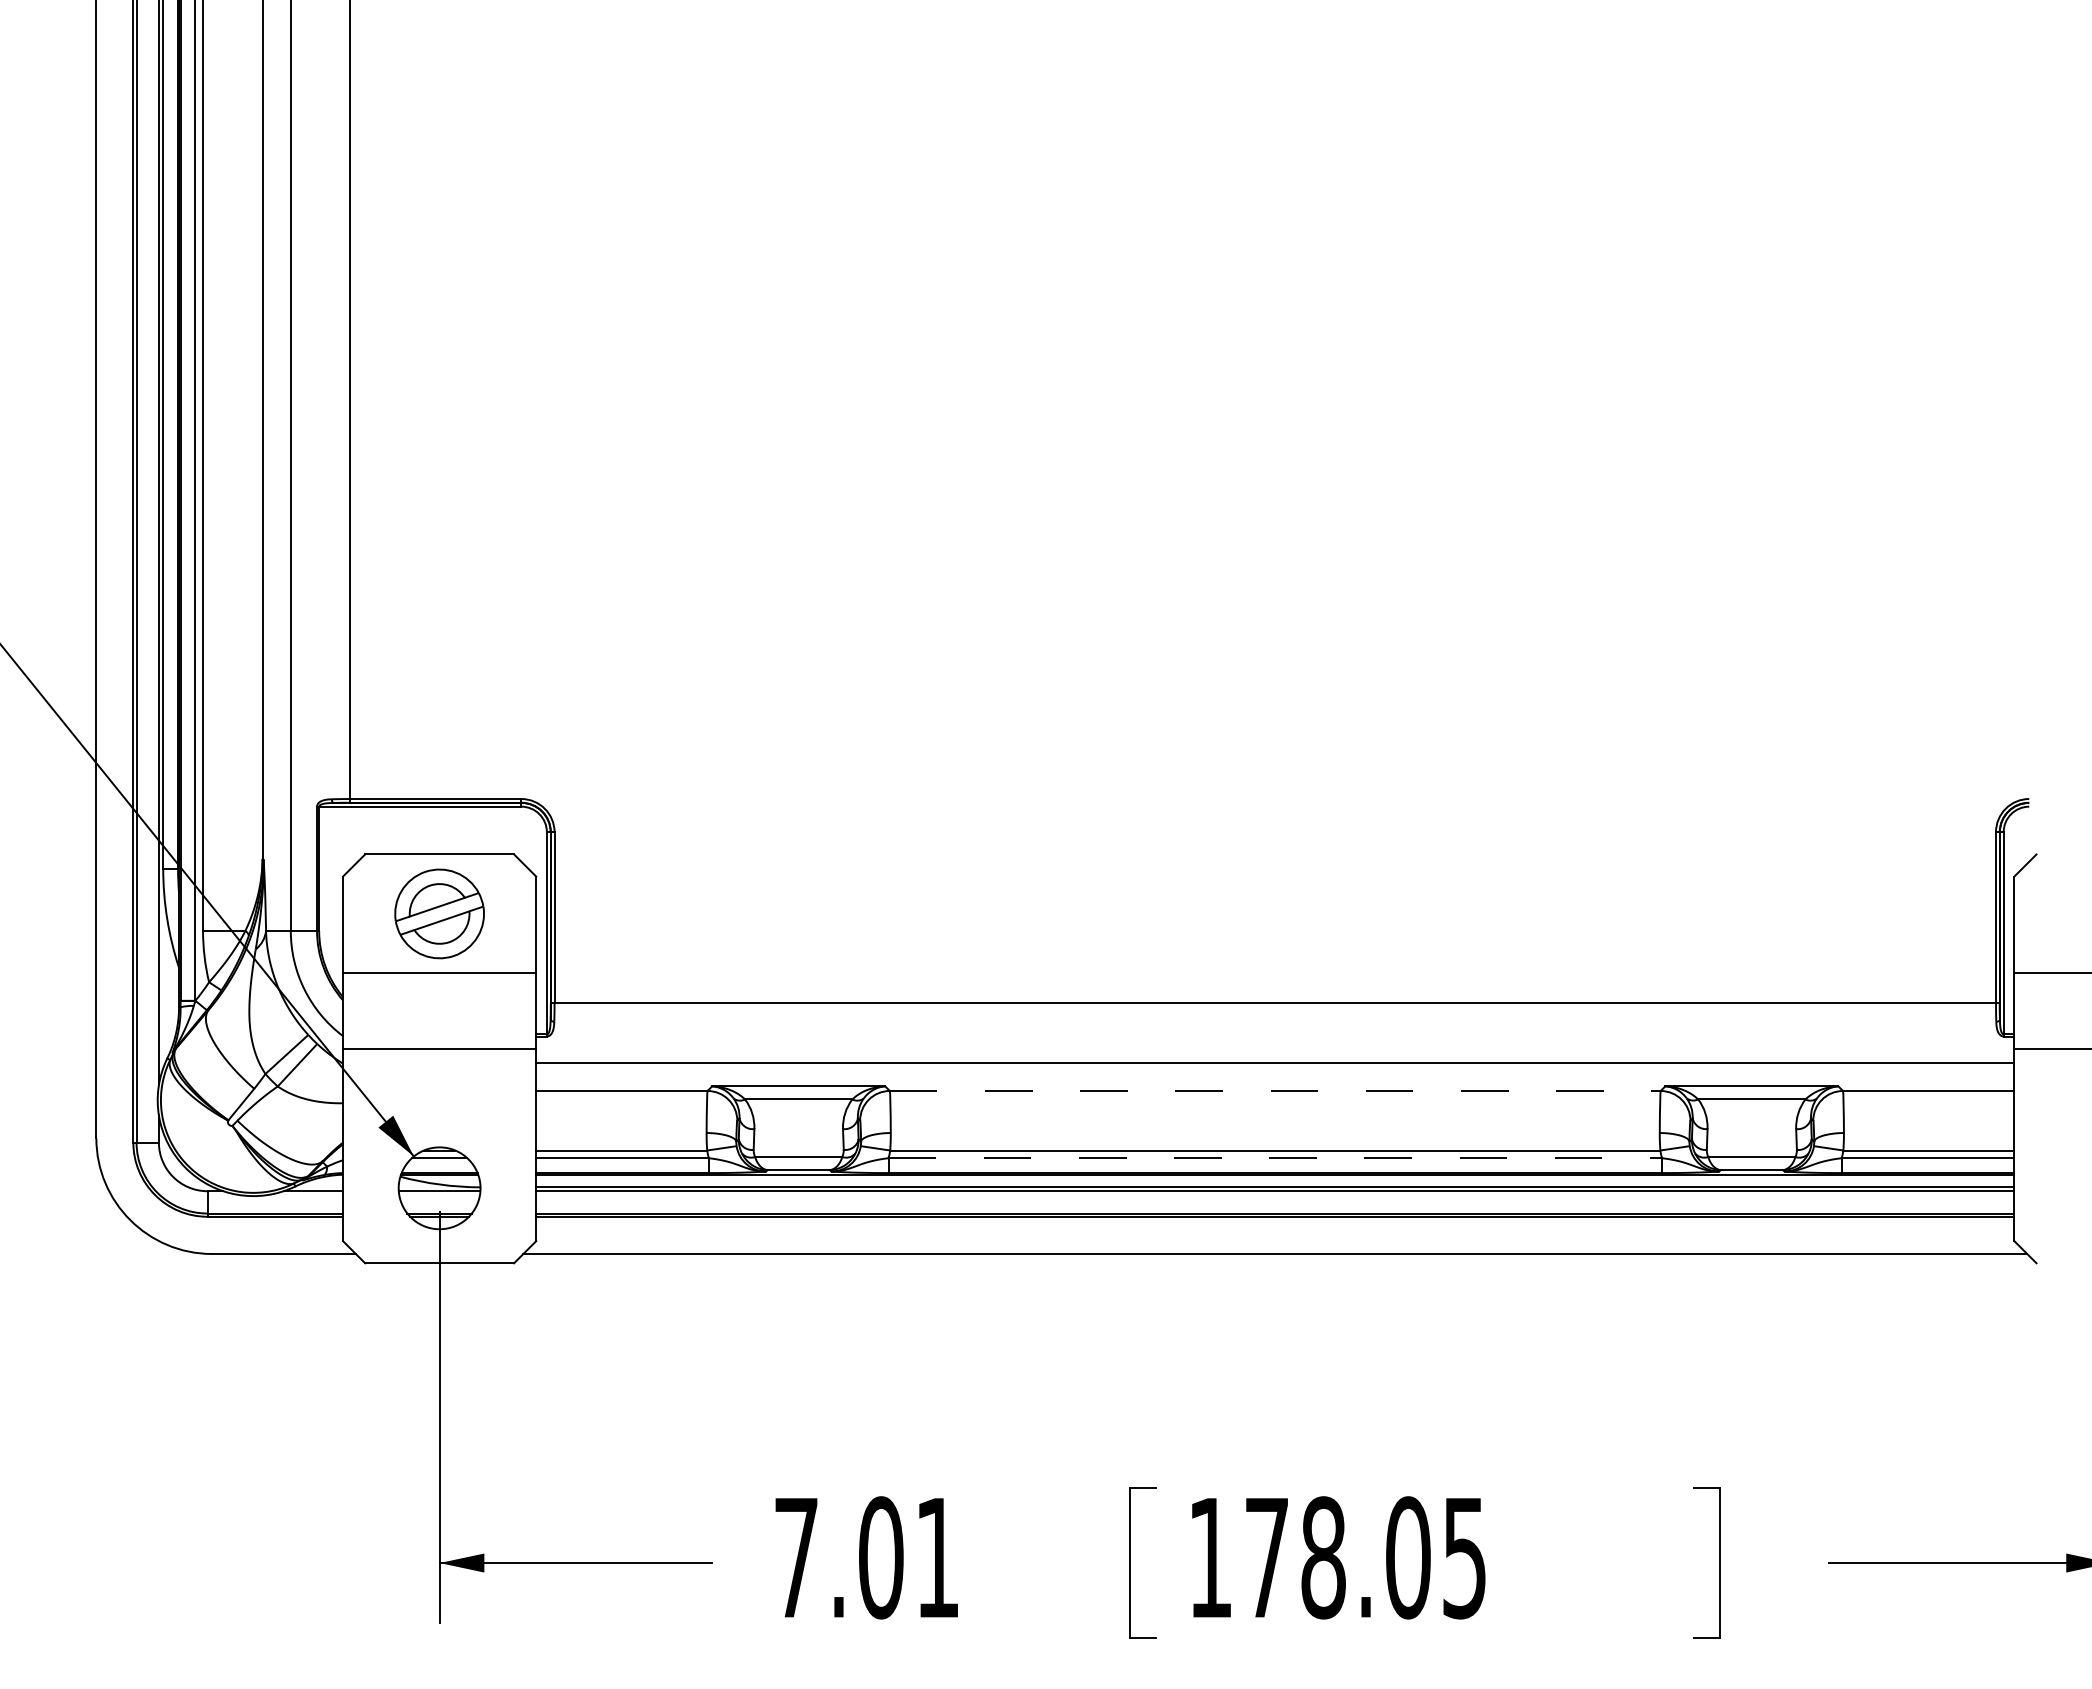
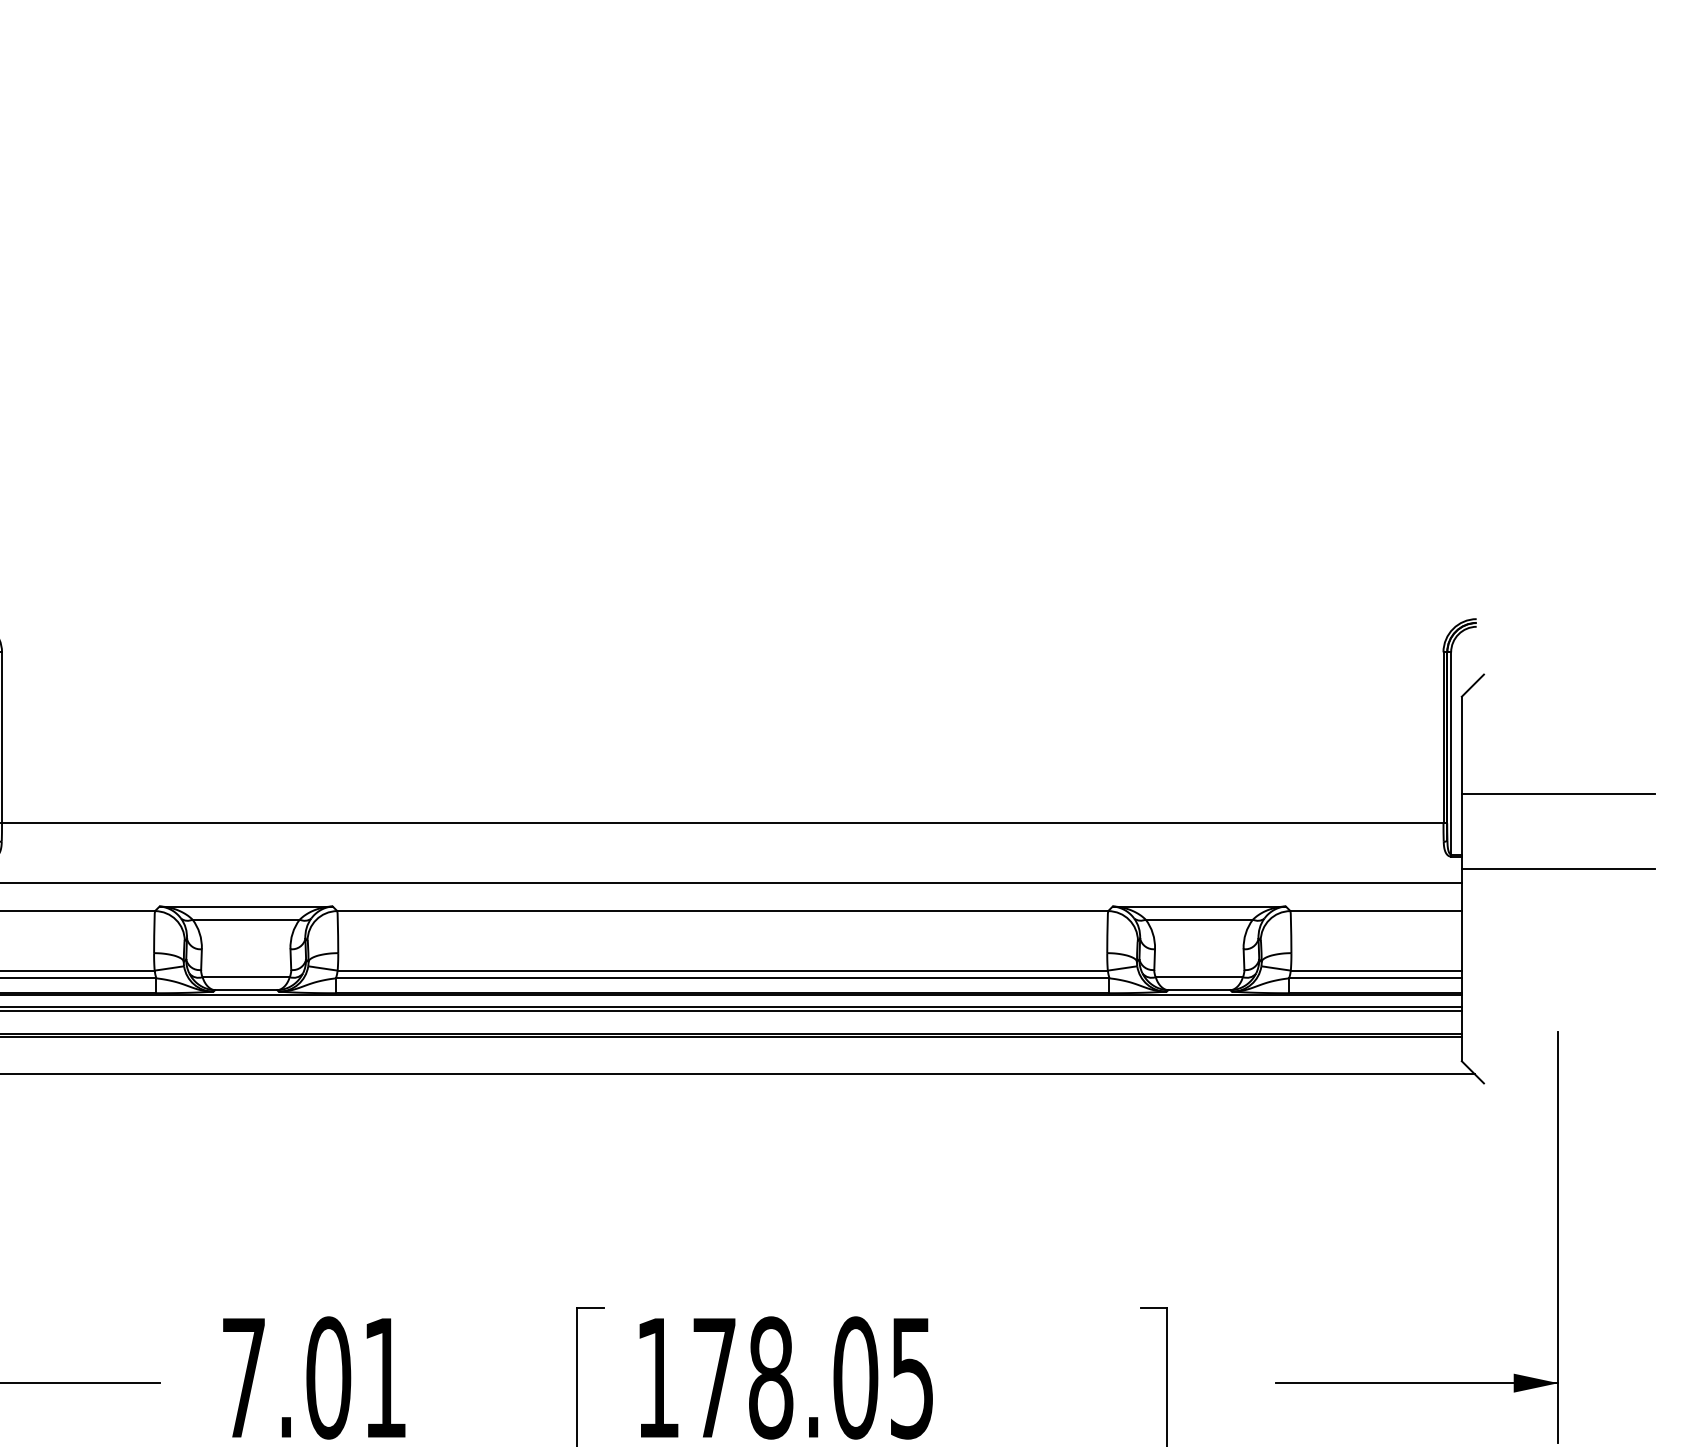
line: (1275, 1090) -> (722, 910), dashed -> solid
line: (1275, 1158) -> (722, 978), dashed -> solid

